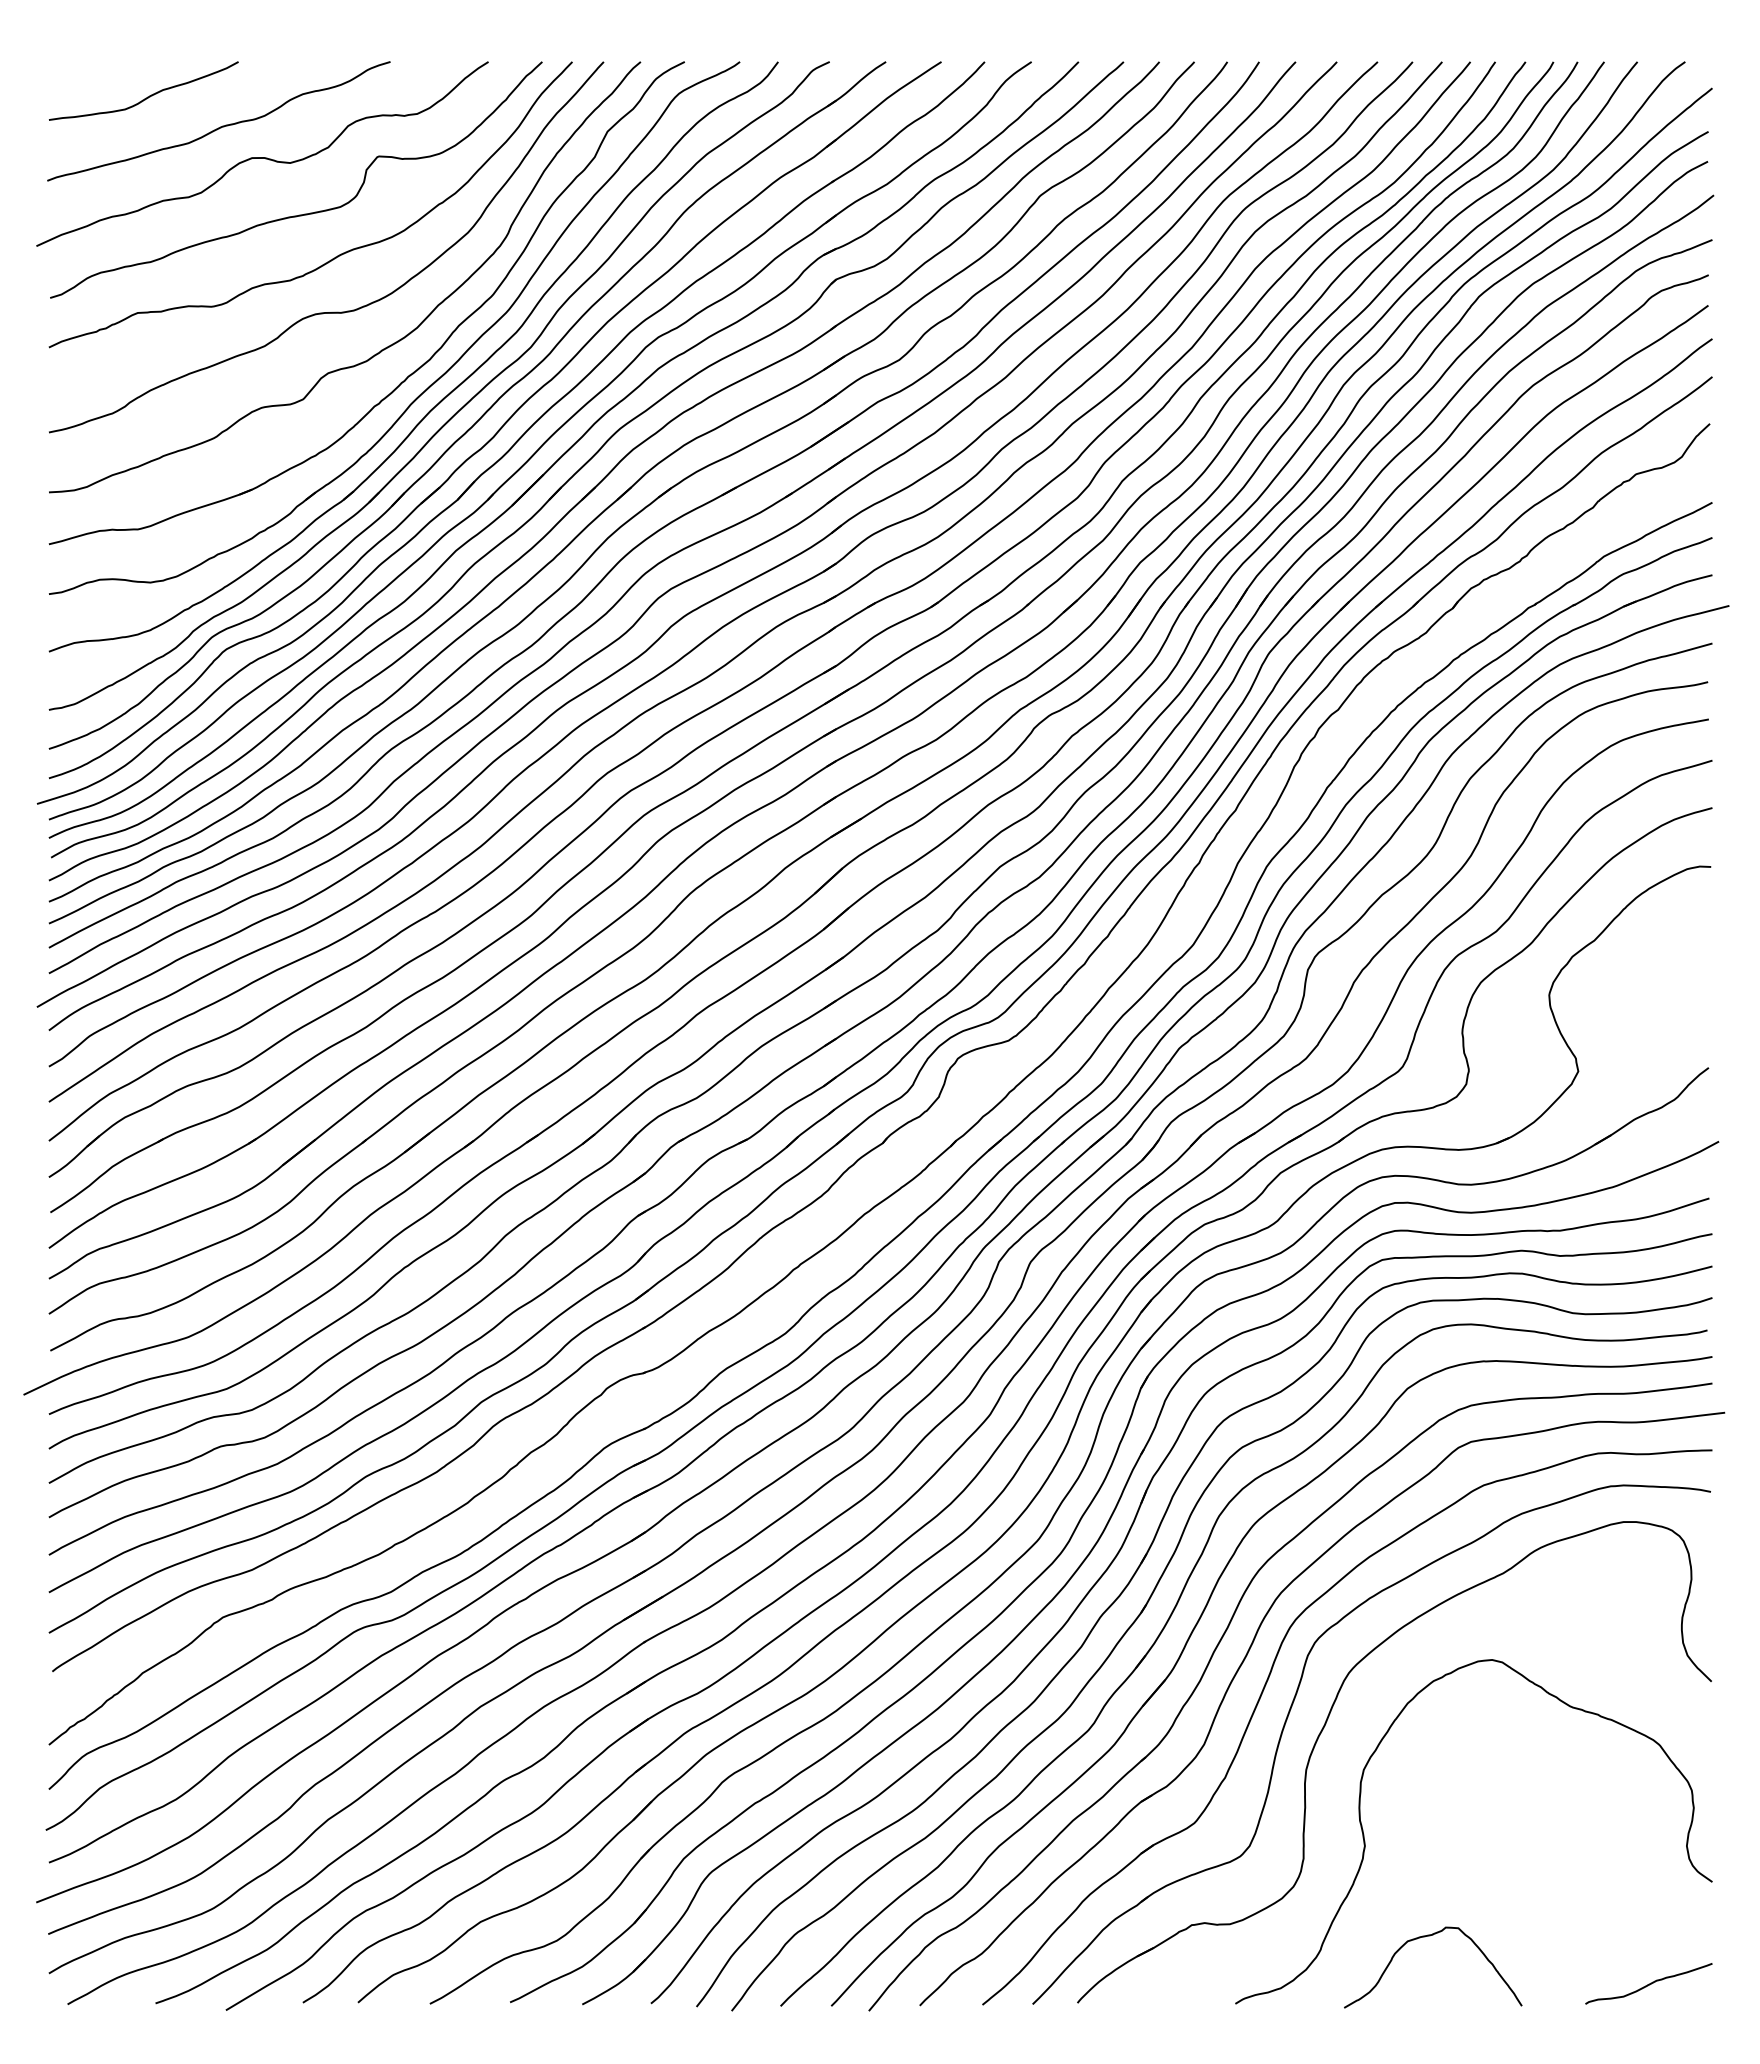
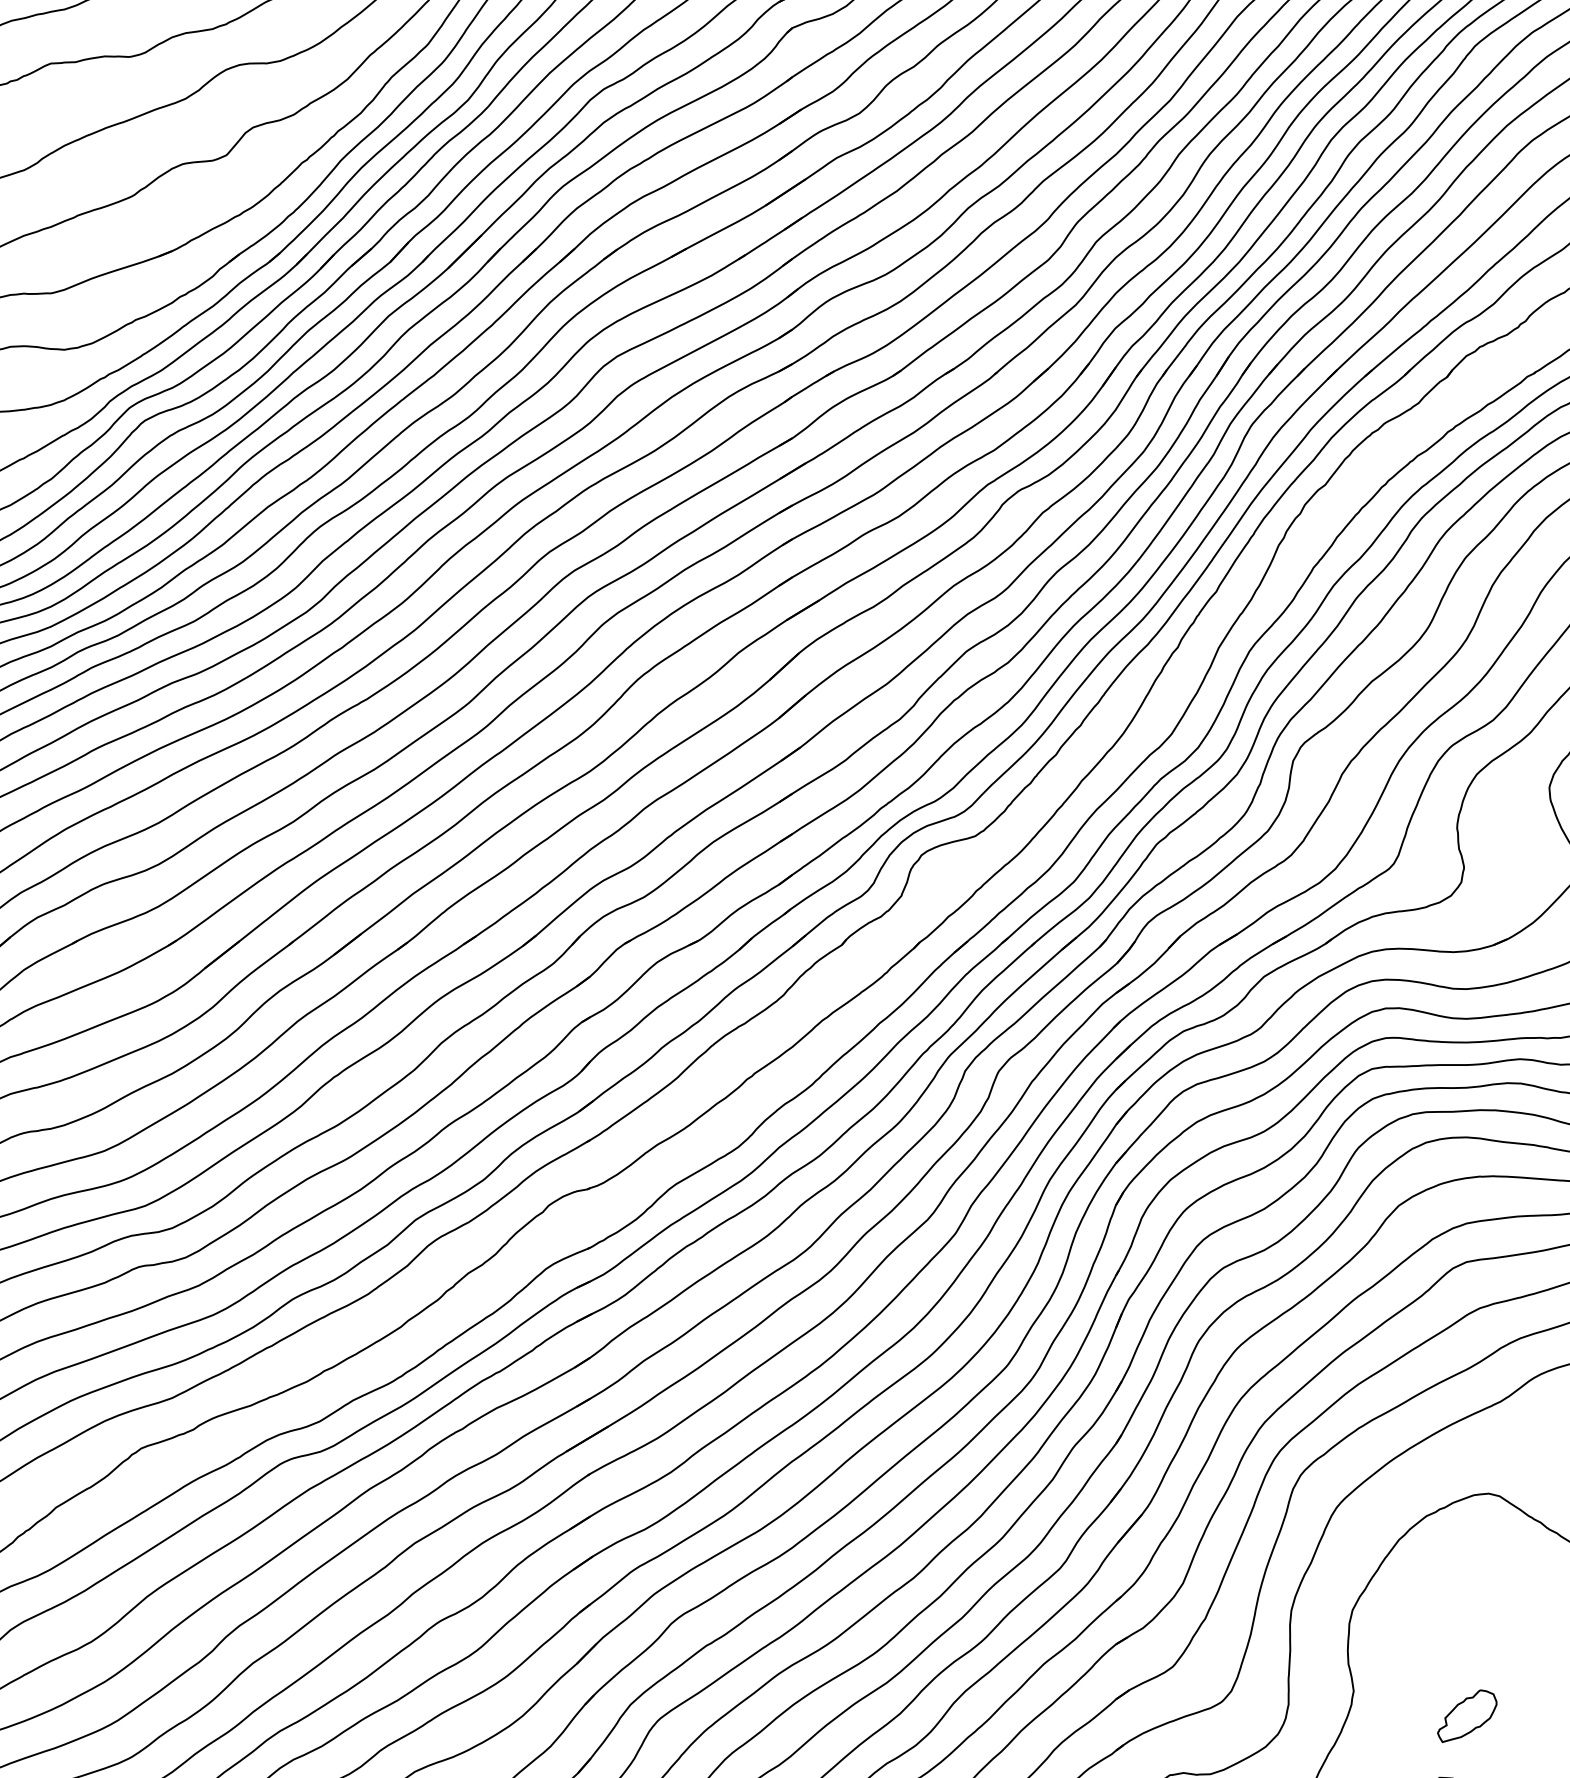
part: (1471, 1869) -> (1466, 1716), added

